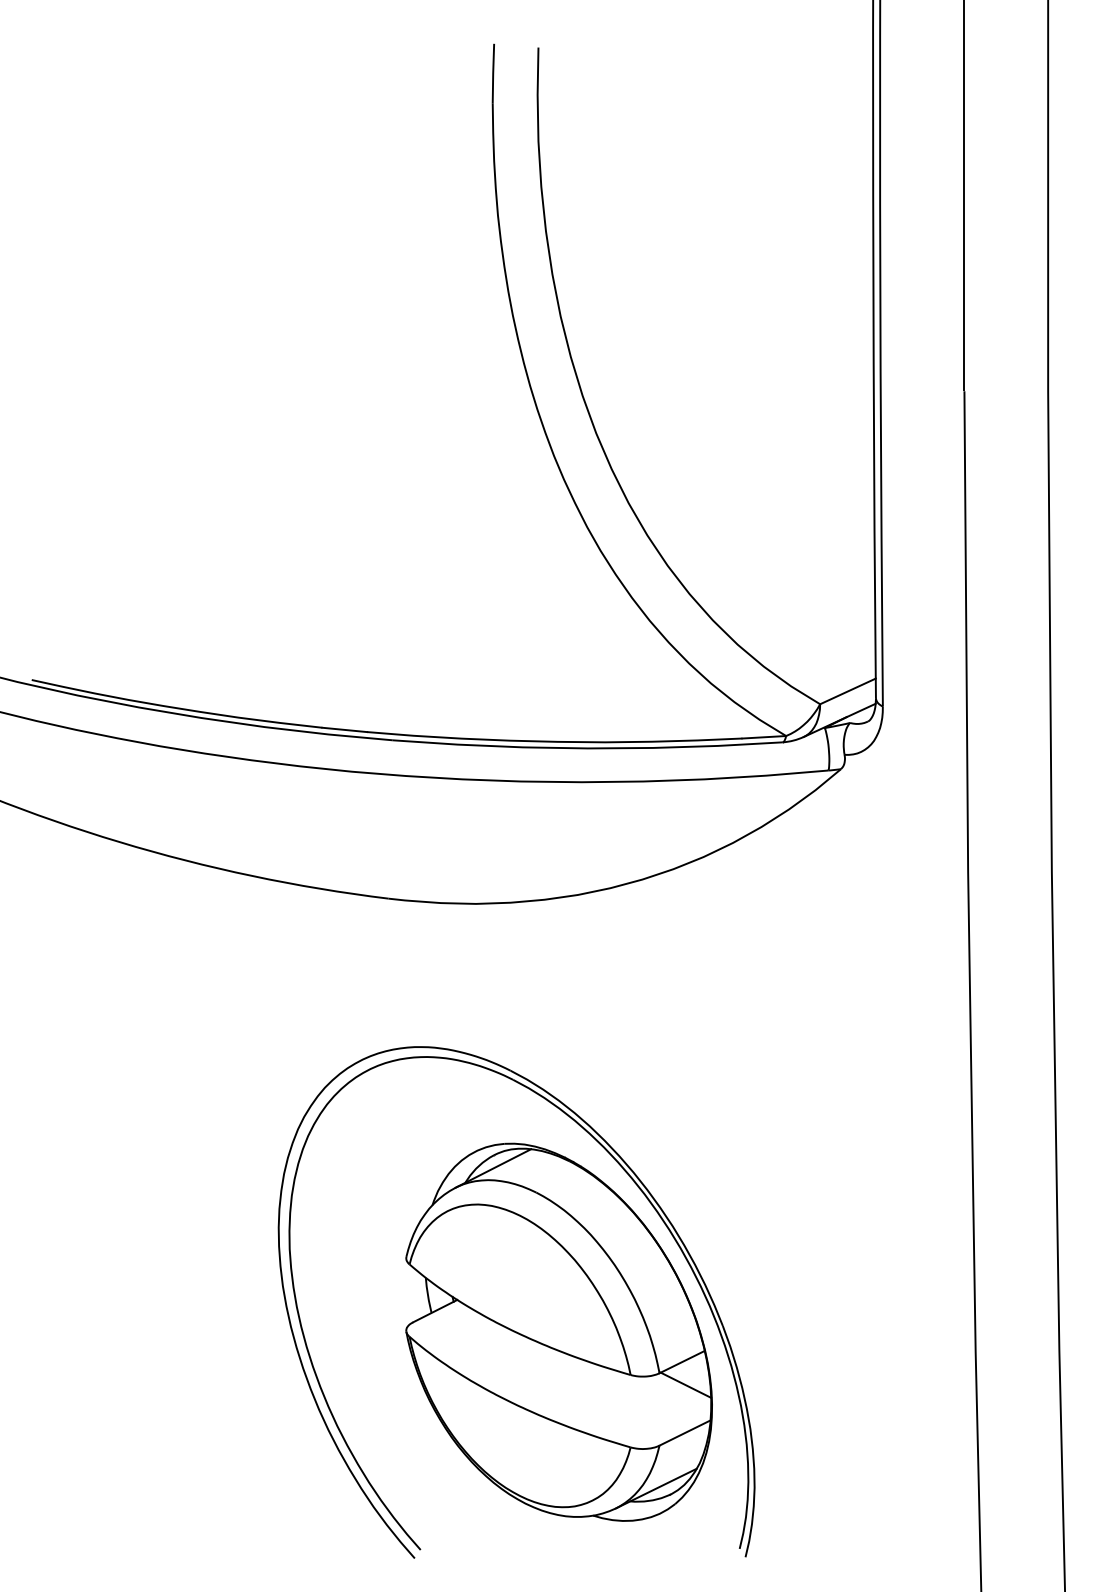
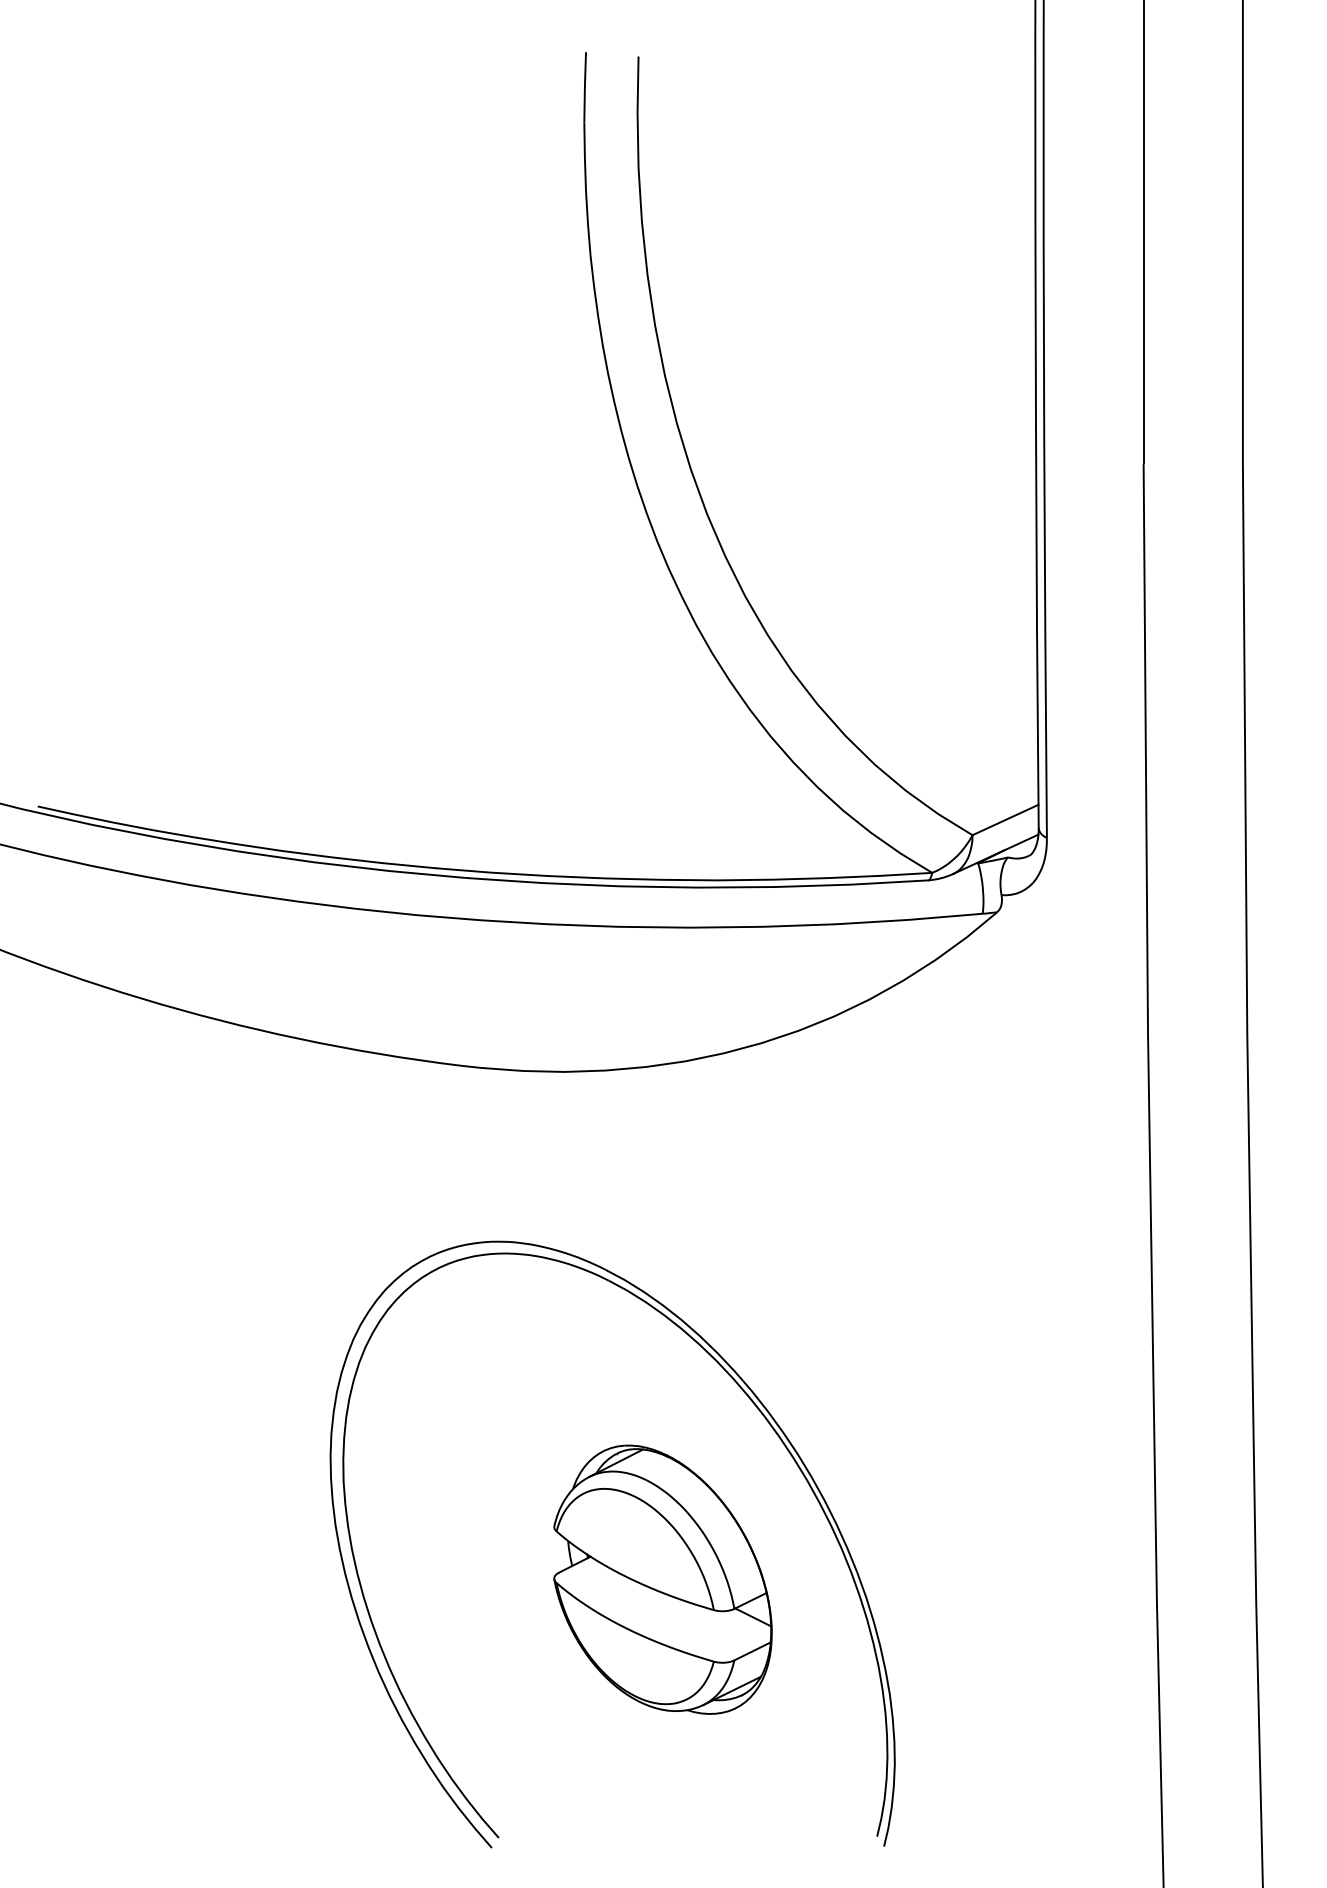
part: (558, 1331) -> (662, 1578), size x0.6

